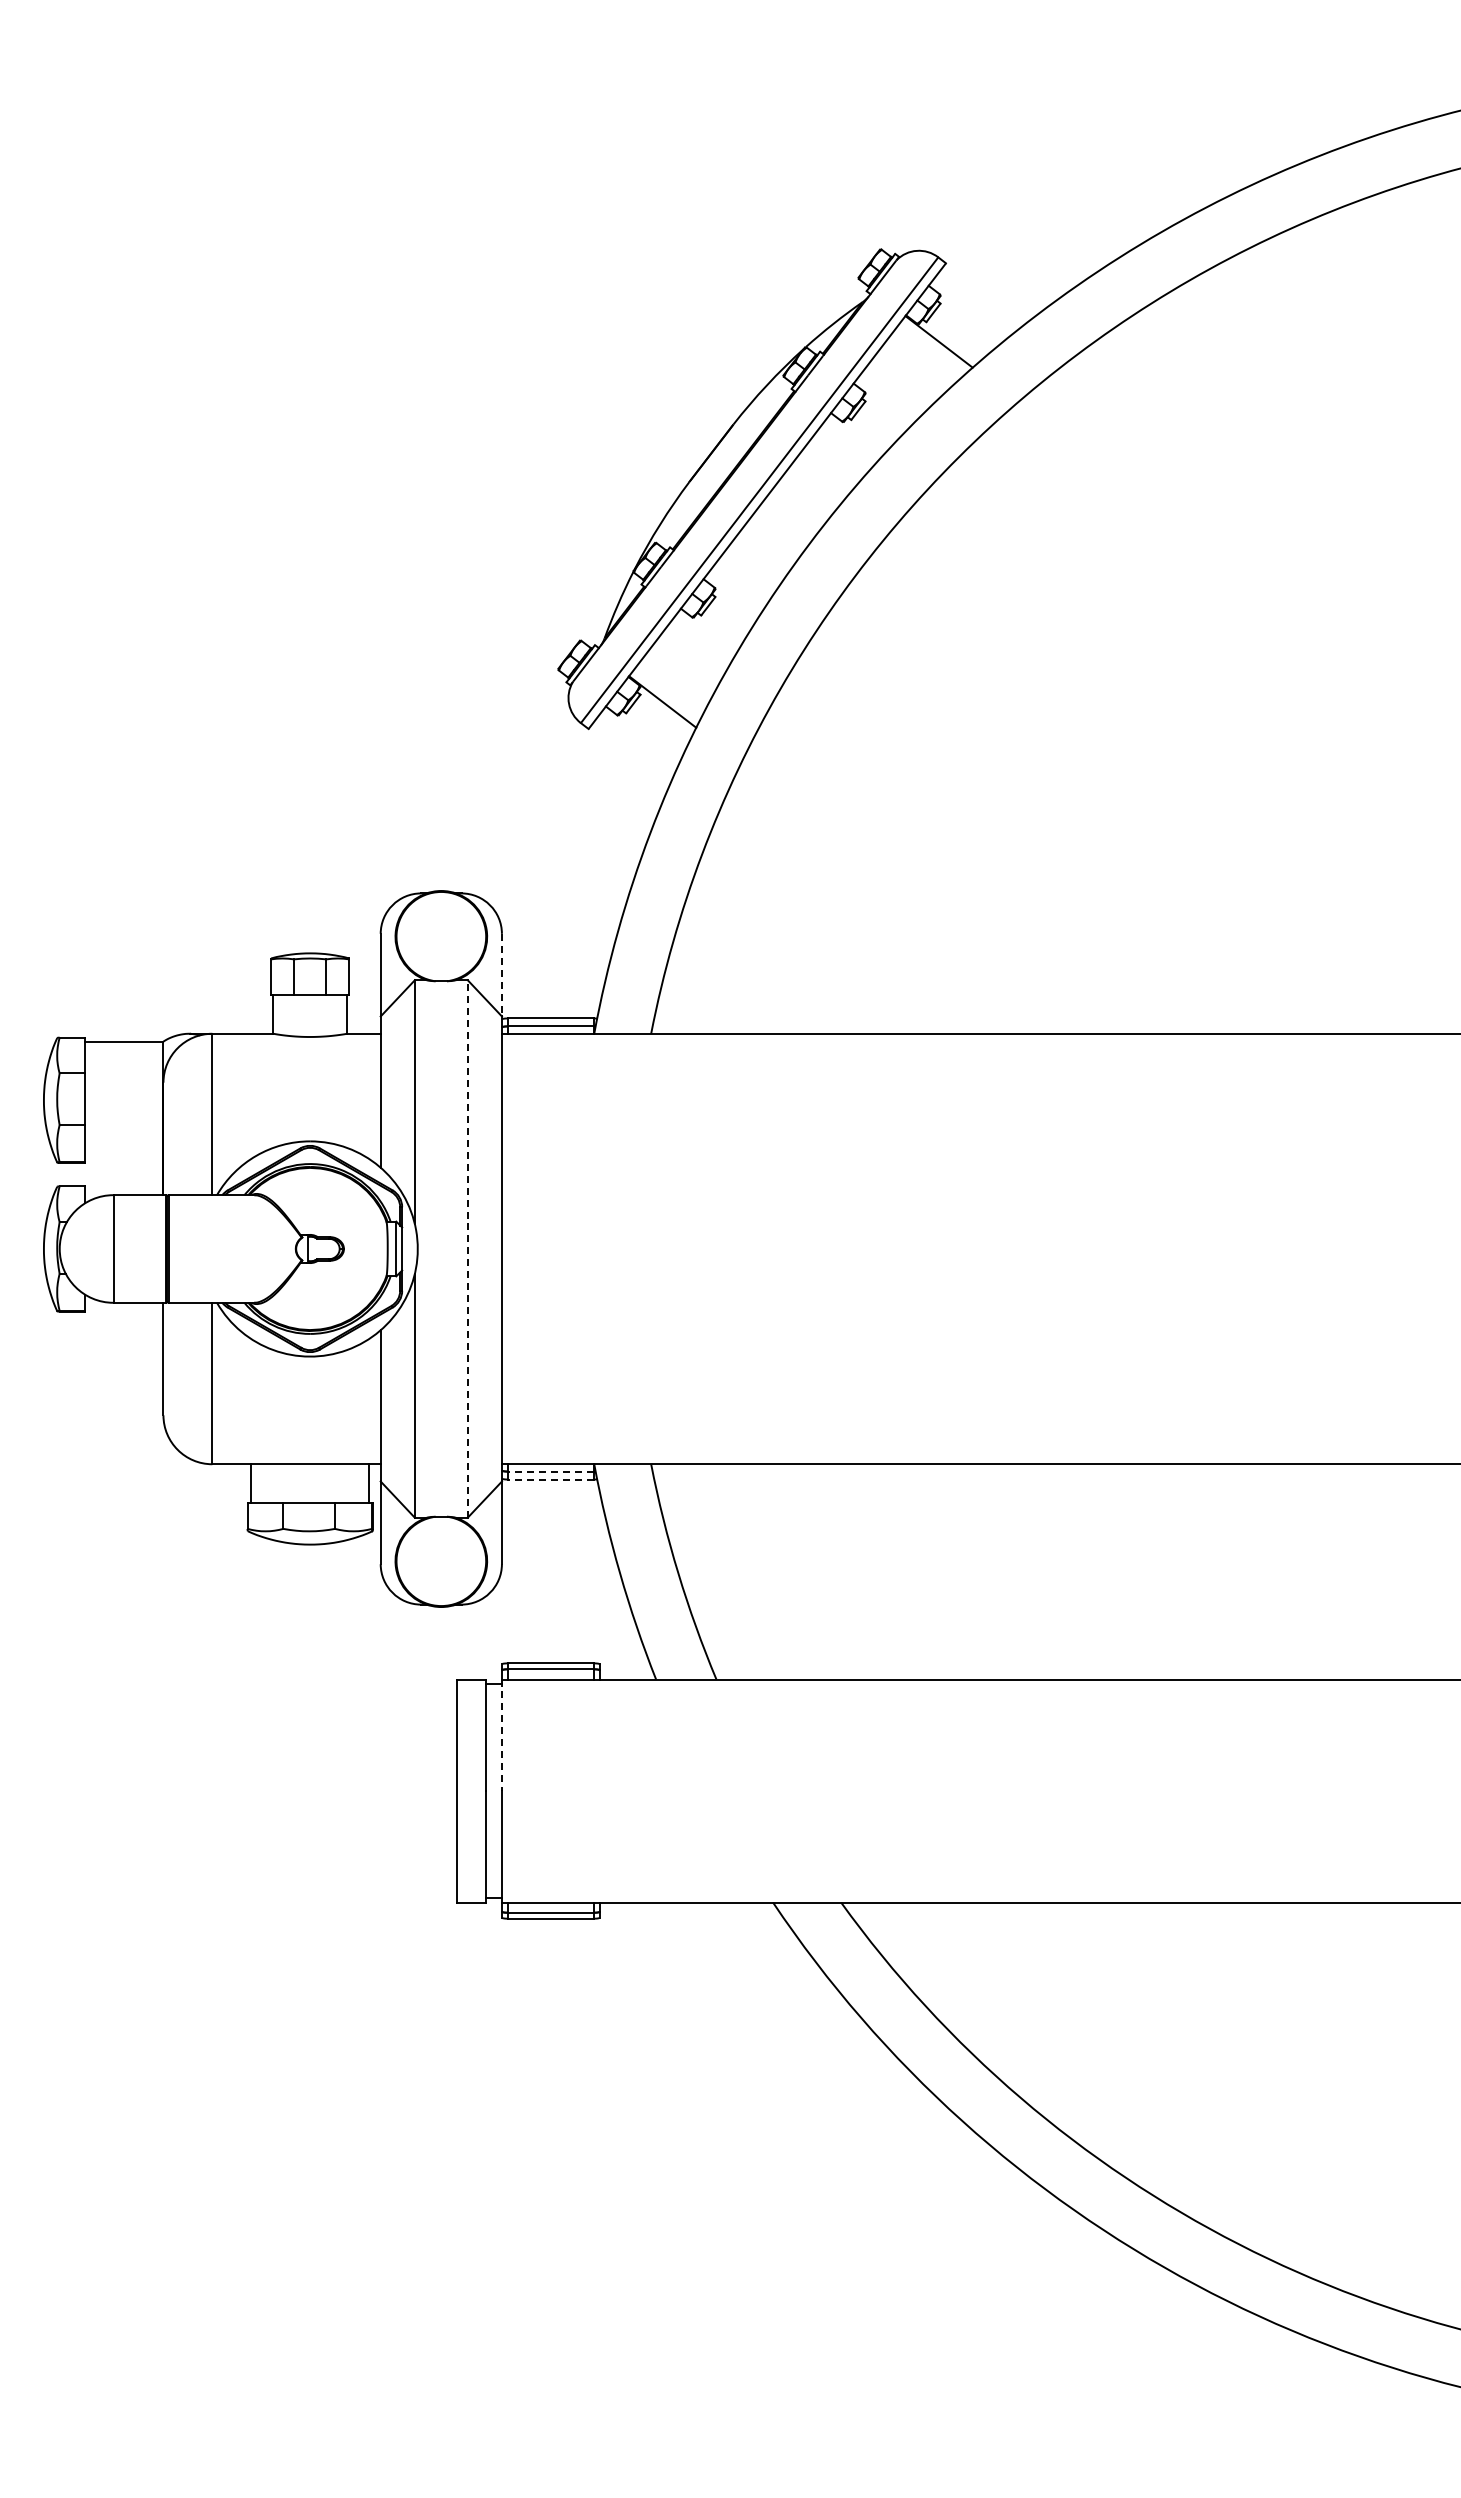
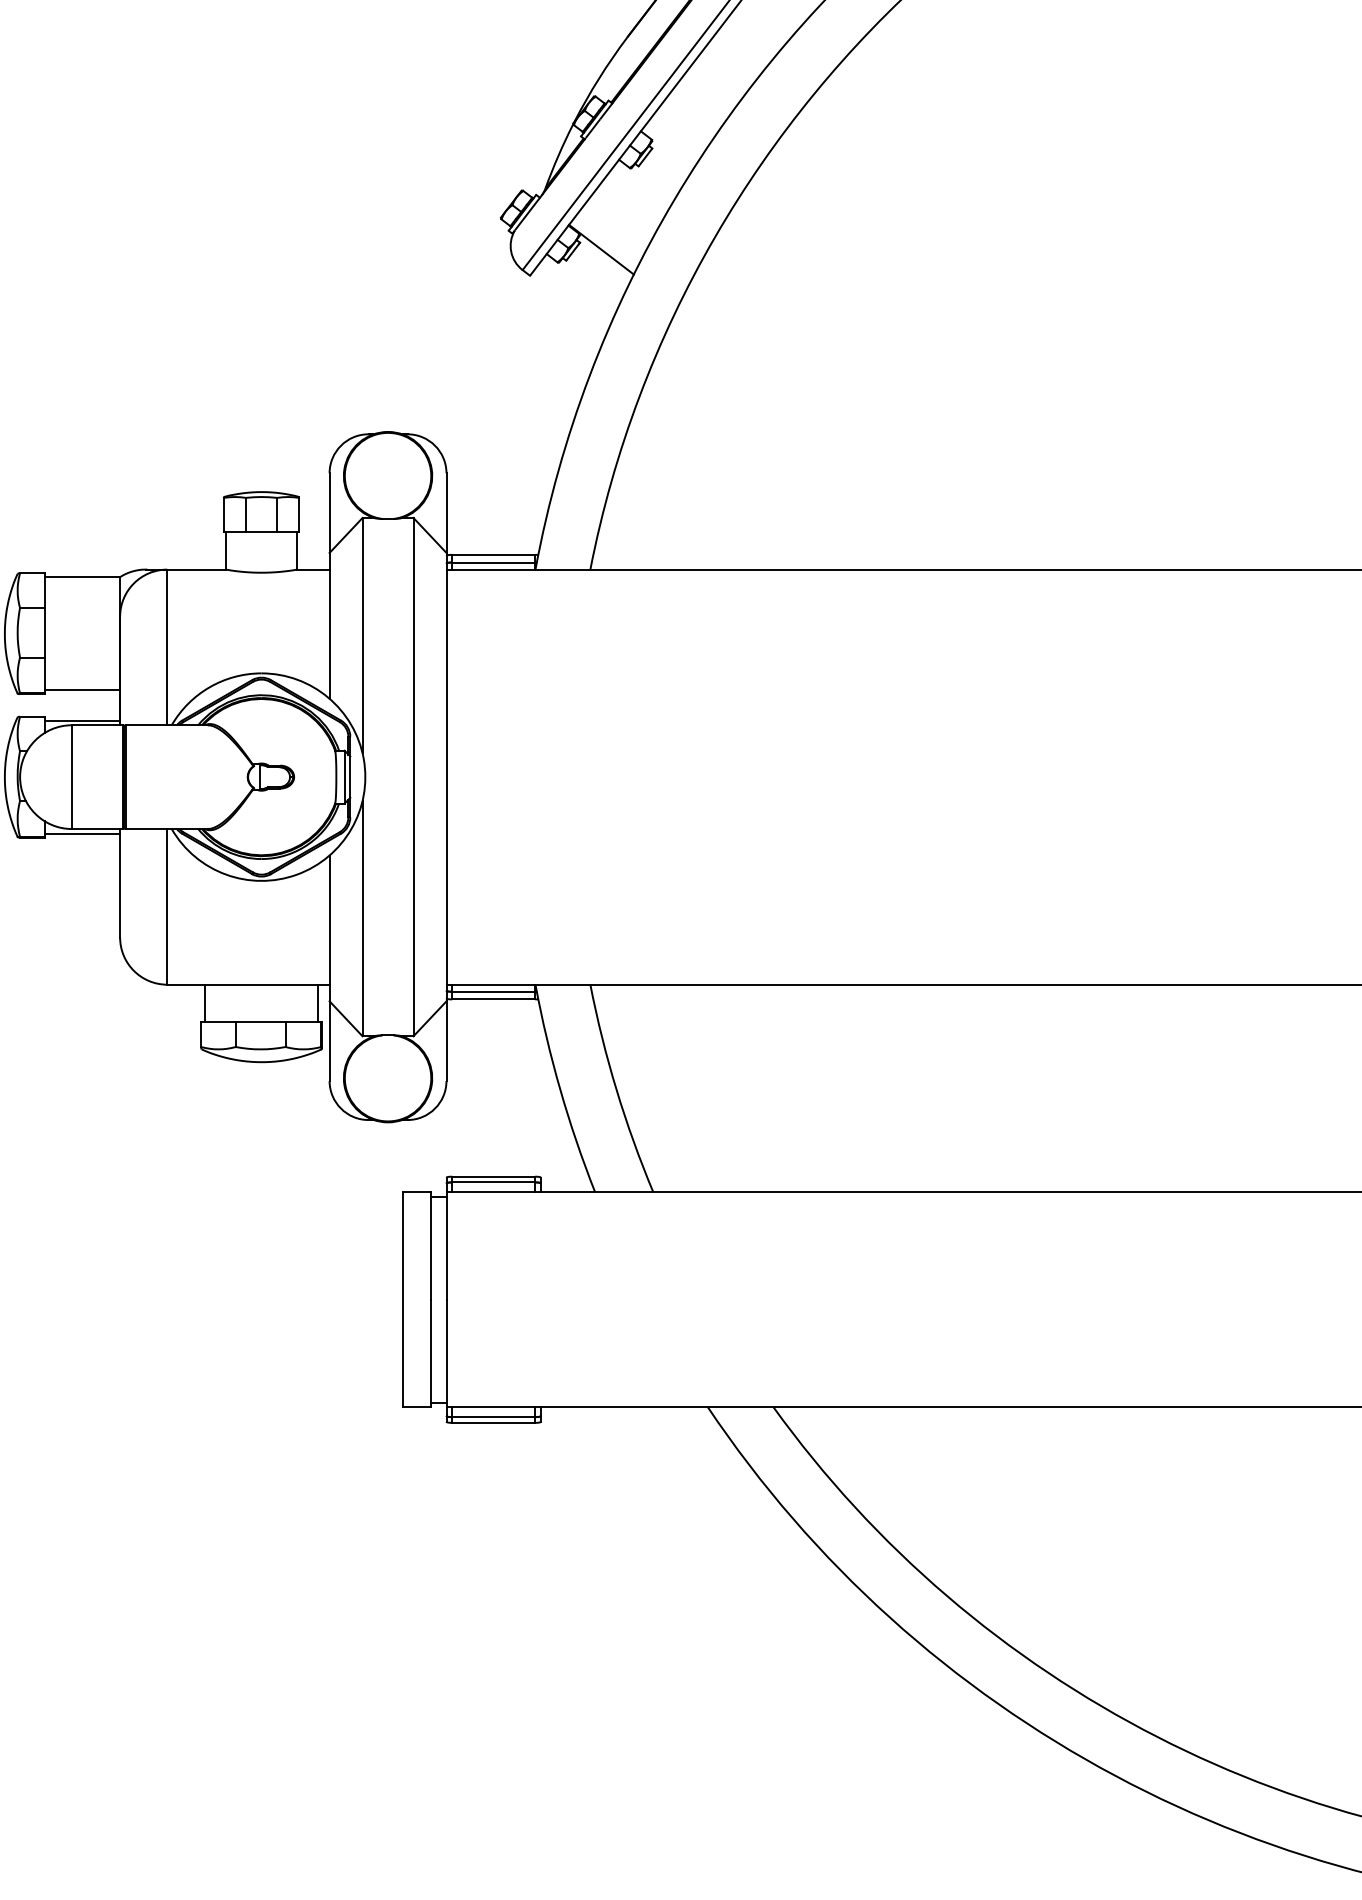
line: (501, 975) -> (446, 513), dashed -> solid
line: (124, 1158) -> (82, 689), added
line: (124, 1190) -> (82, 720), added
line: (467, 1248) -> (413, 776), dashed -> solid
line: (124, 1307) -> (82, 833), added
line: (550, 1471) -> (493, 991), dashed -> solid
line: (550, 1479) -> (493, 999), dashed -> solid
line: (501, 1735) -> (446, 1246), dashed -> solid

